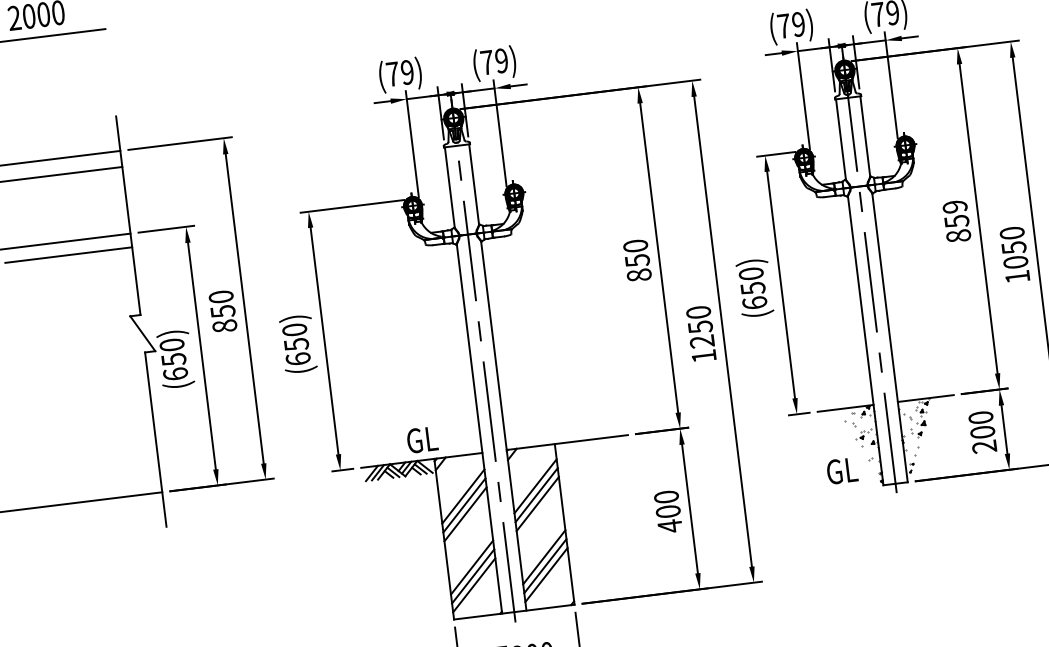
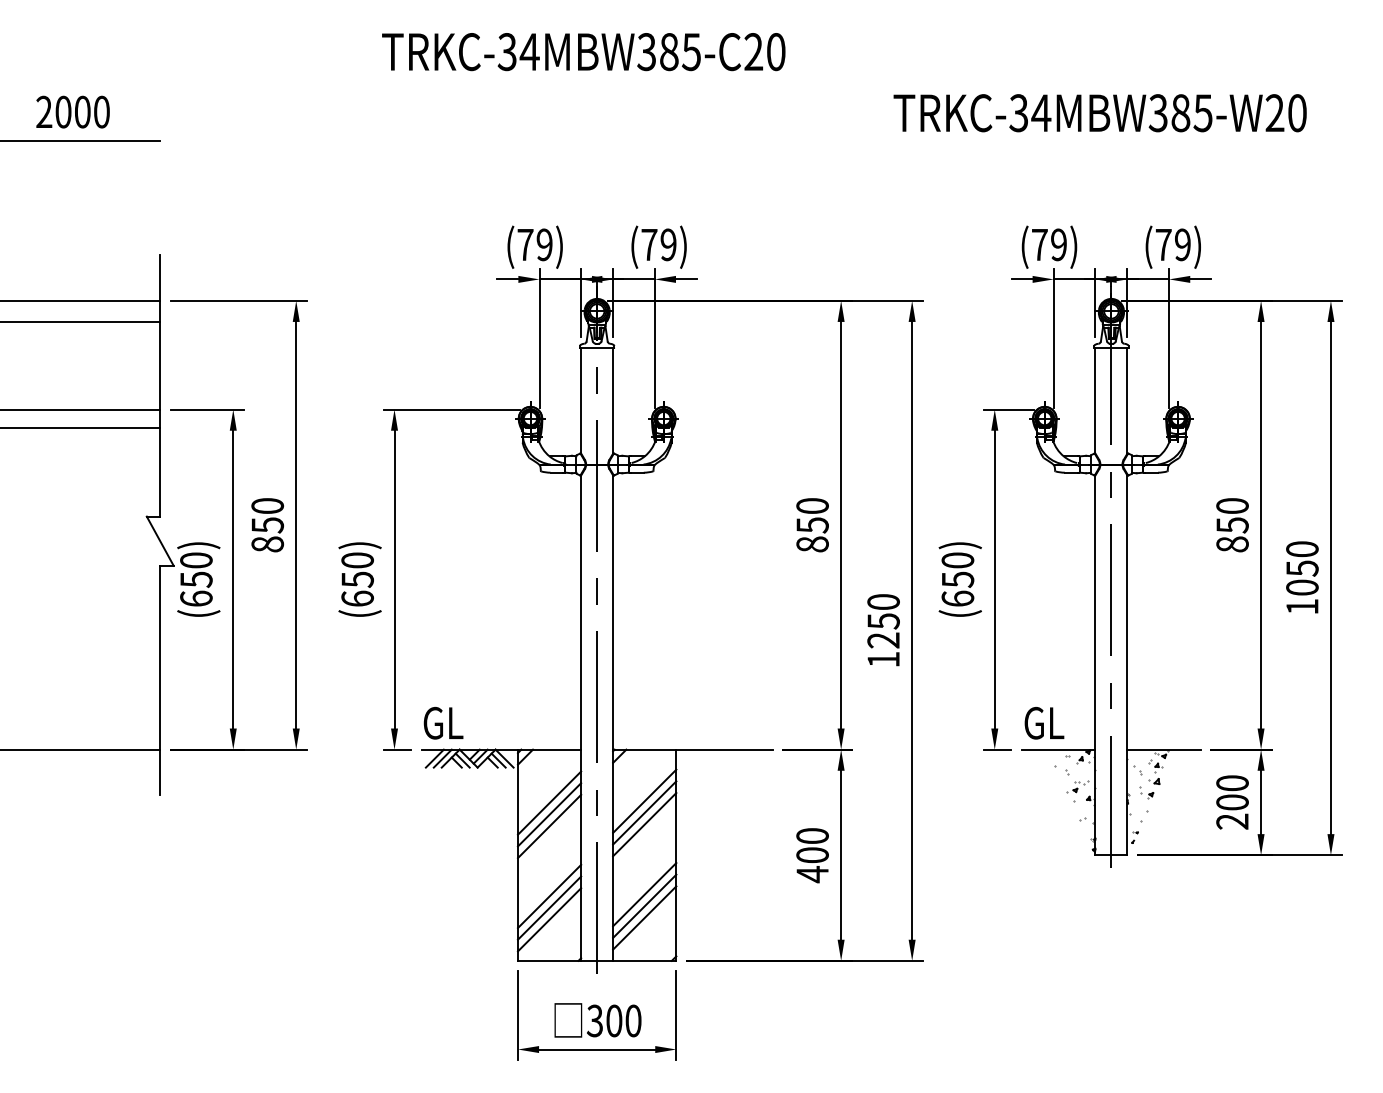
text: (955, 207) -> (1232, 506), 859 -> 850
text: (422, 439) -> (443, 722), moved
text: (842, 471) -> (1044, 723), moved

